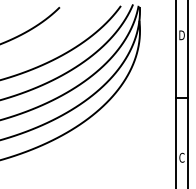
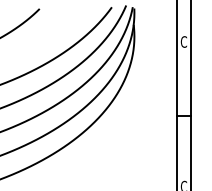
text: (181, 35) -> (183, 42), D -> C

